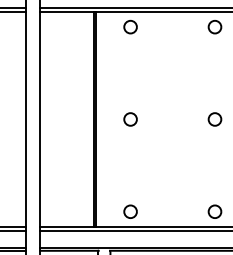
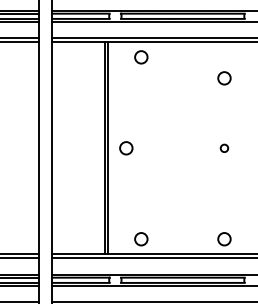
circle: (215, 27) -> (224, 78), moved
circle: (130, 119) -> (126, 148), moved
circle: (215, 119) -> (224, 148), size x0.6

